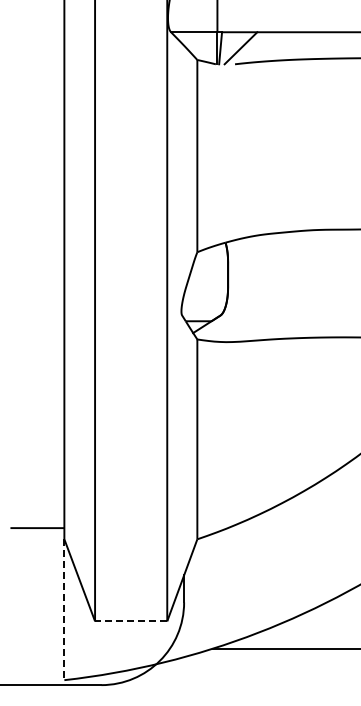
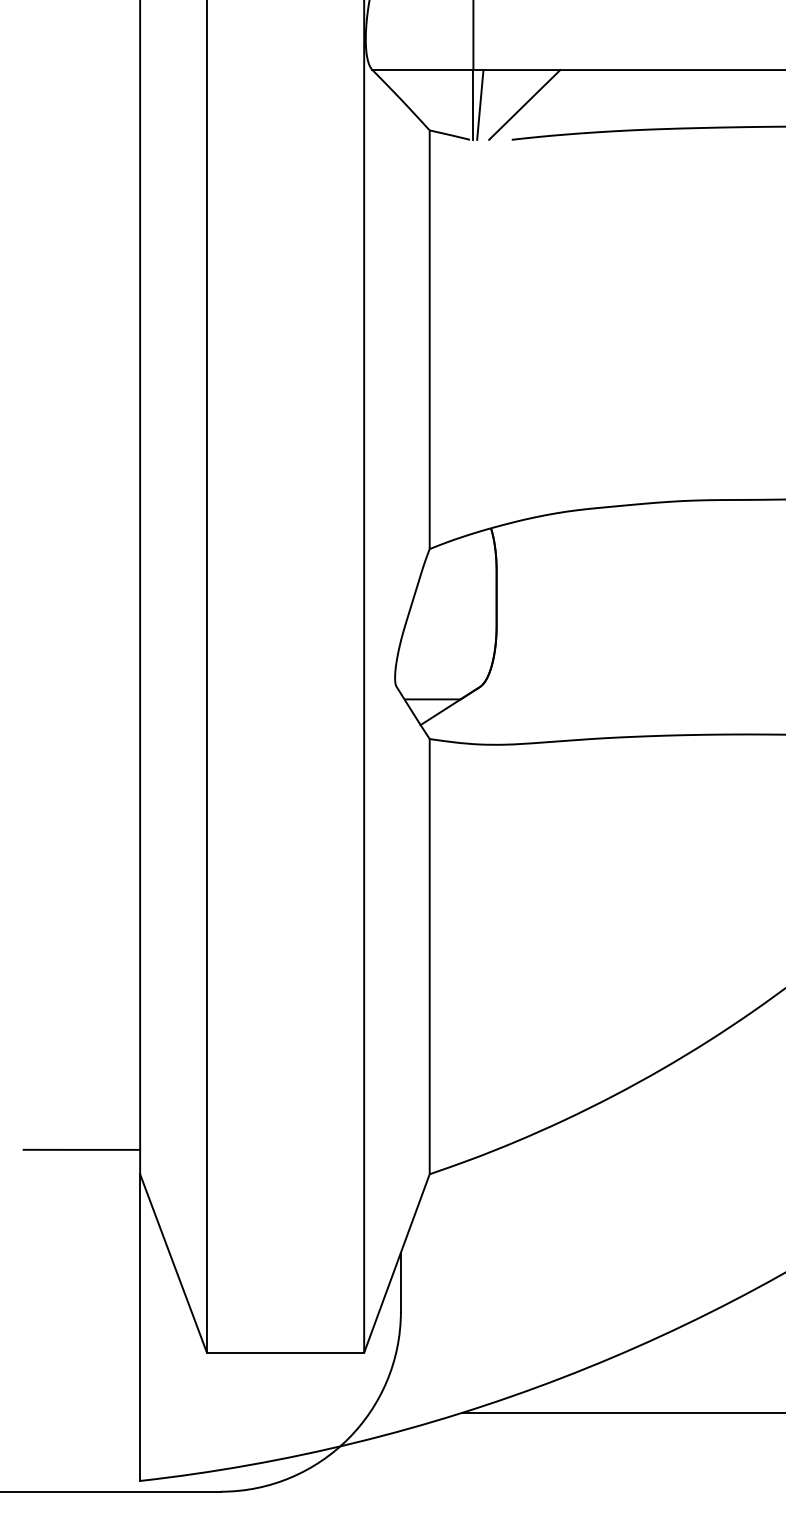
line: (64, 610) -> (140, 1329), dashed -> solid
line: (130, 621) -> (284, 1353), dashed -> solid

